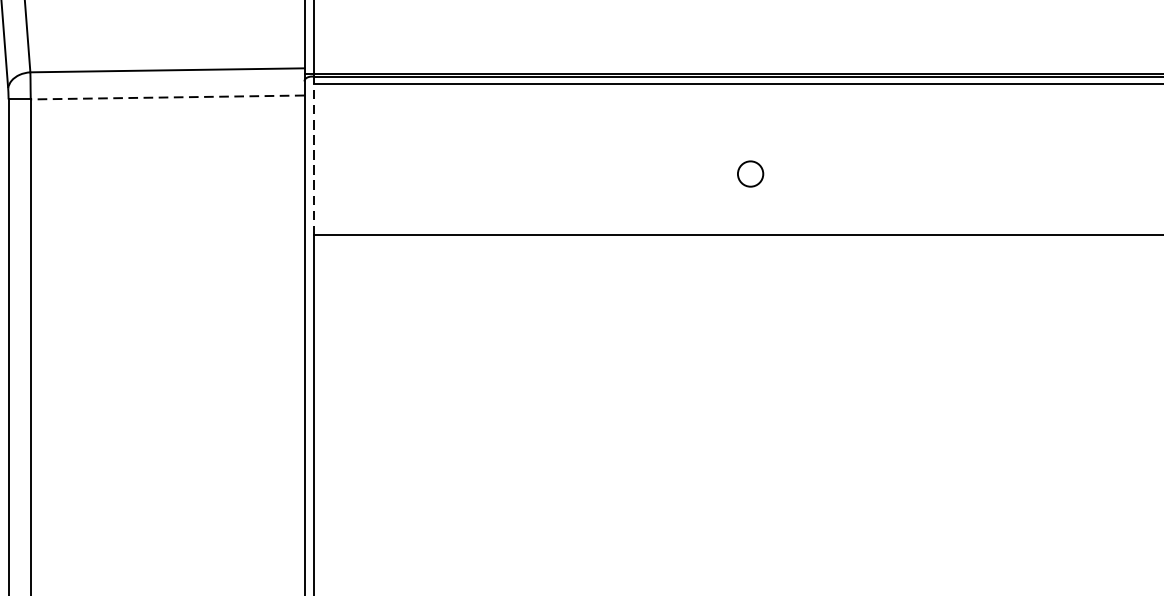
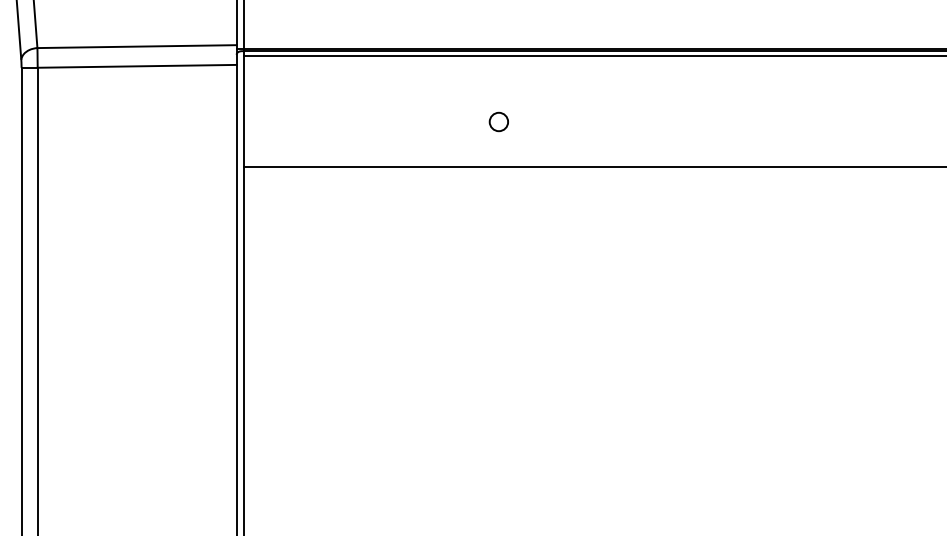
line: (166, 97) -> (136, 66), dashed -> solid
line: (313, 155) -> (243, 108), dashed -> solid
circle: (750, 173) -> (498, 121), moved

